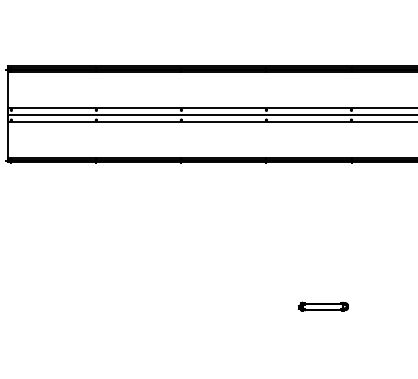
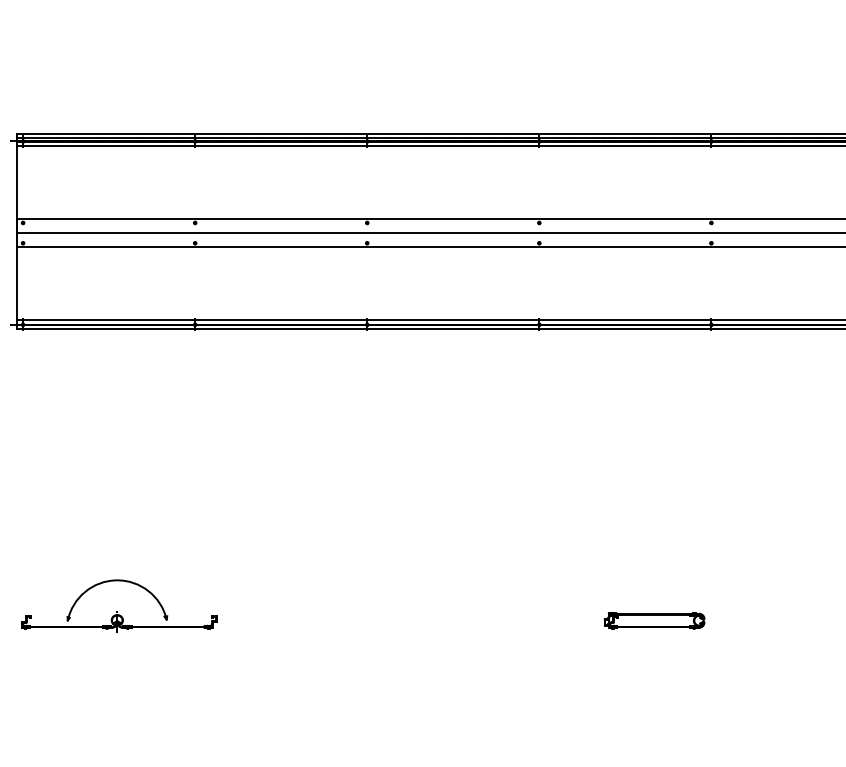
part: (58, 298) -> (118, 604), added

